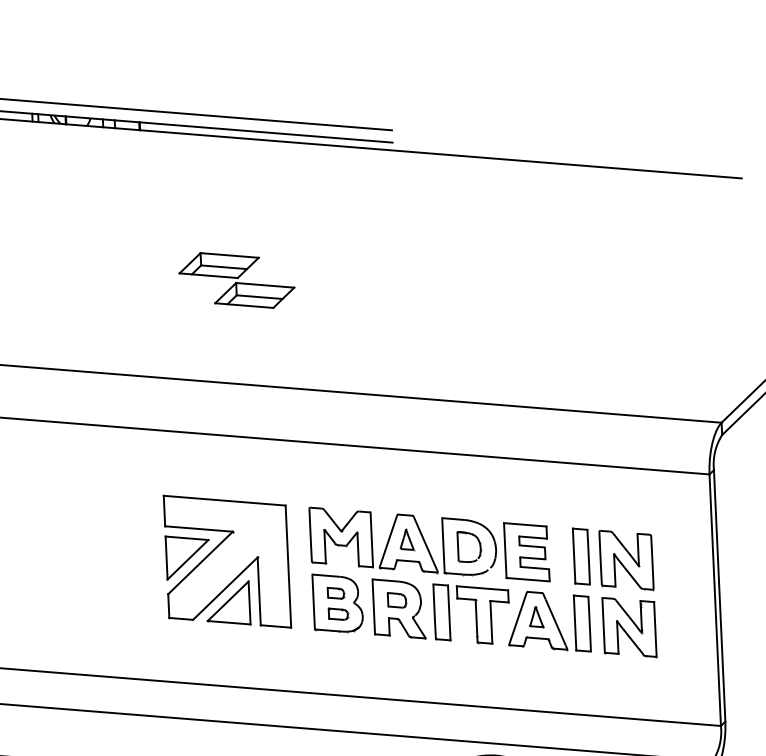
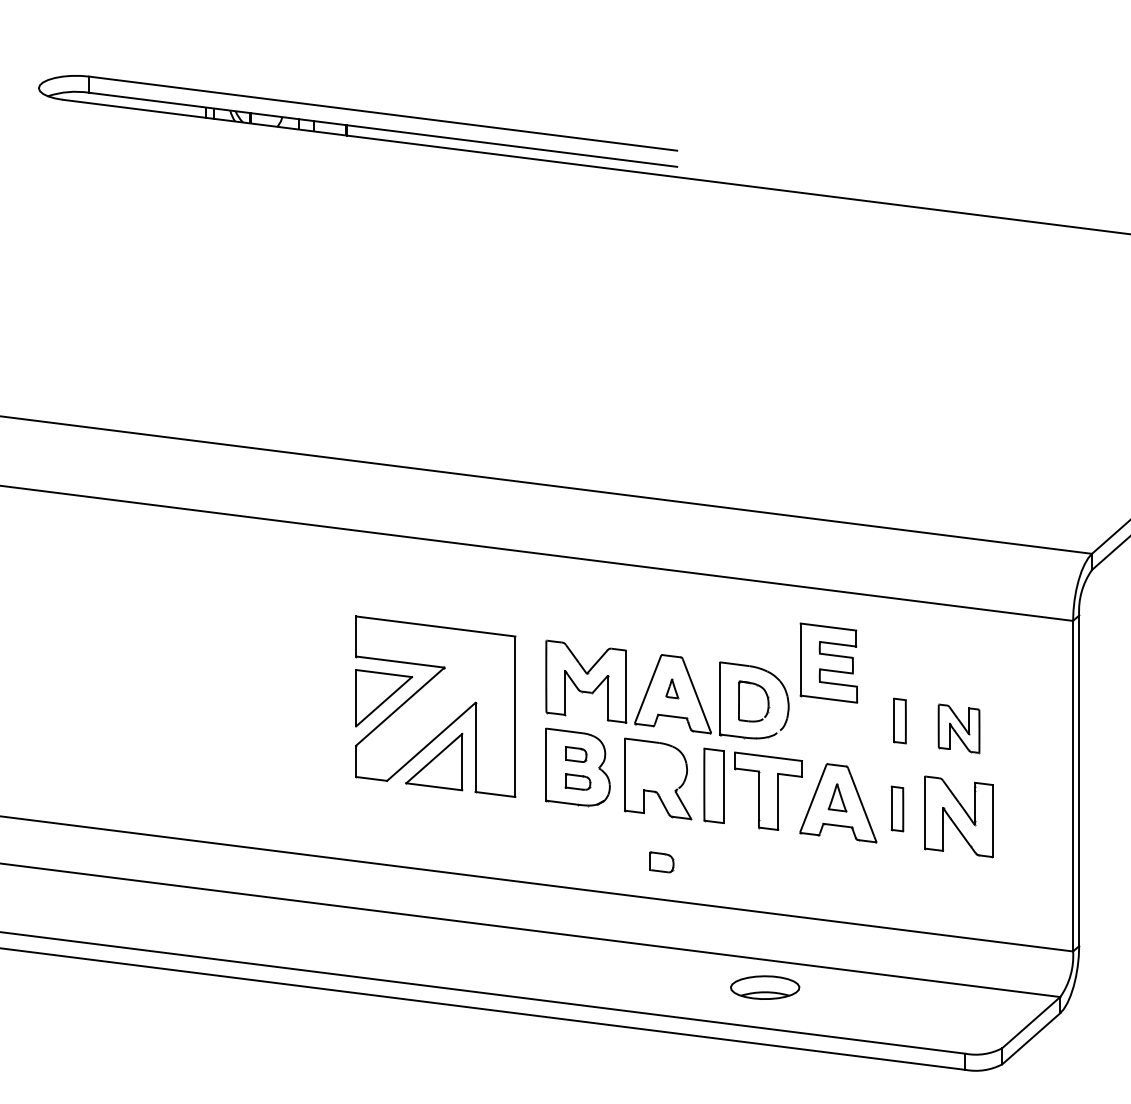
part: (236, 280) -> (464, 338), removed
part: (407, 539) -> (672, 688), size x0.7
part: (526, 551) -> (828, 662), moved
part: (580, 556) -> (899, 720), size x0.6
part: (626, 560) -> (958, 728), size x0.6
part: (396, 600) -> (661, 862), moved
part: (582, 623) -> (897, 808), size x0.6

